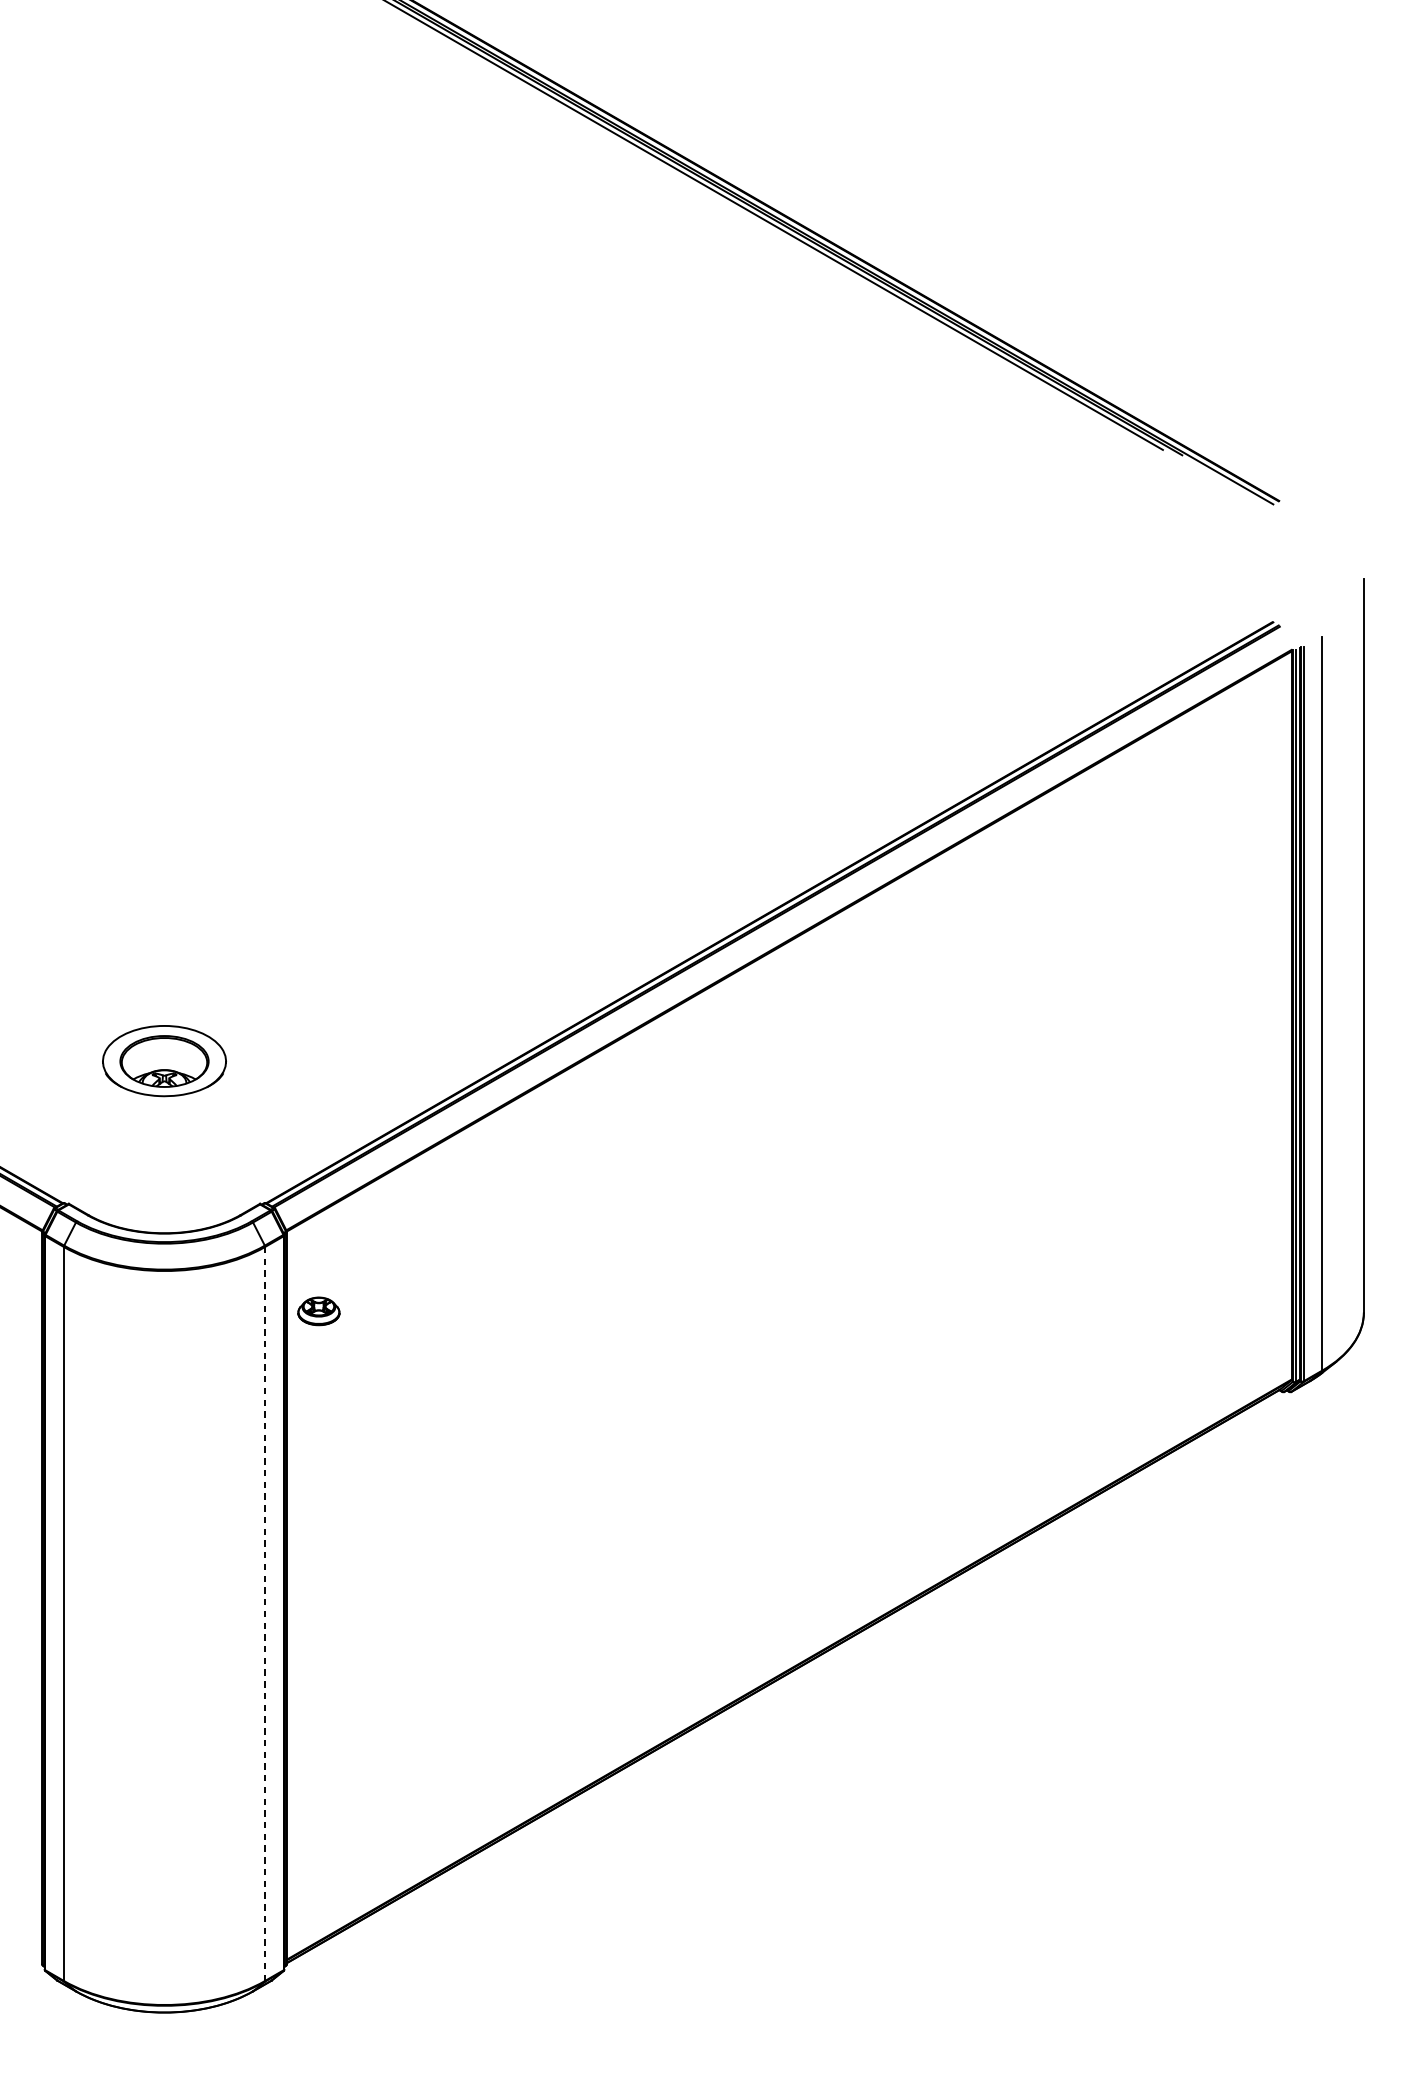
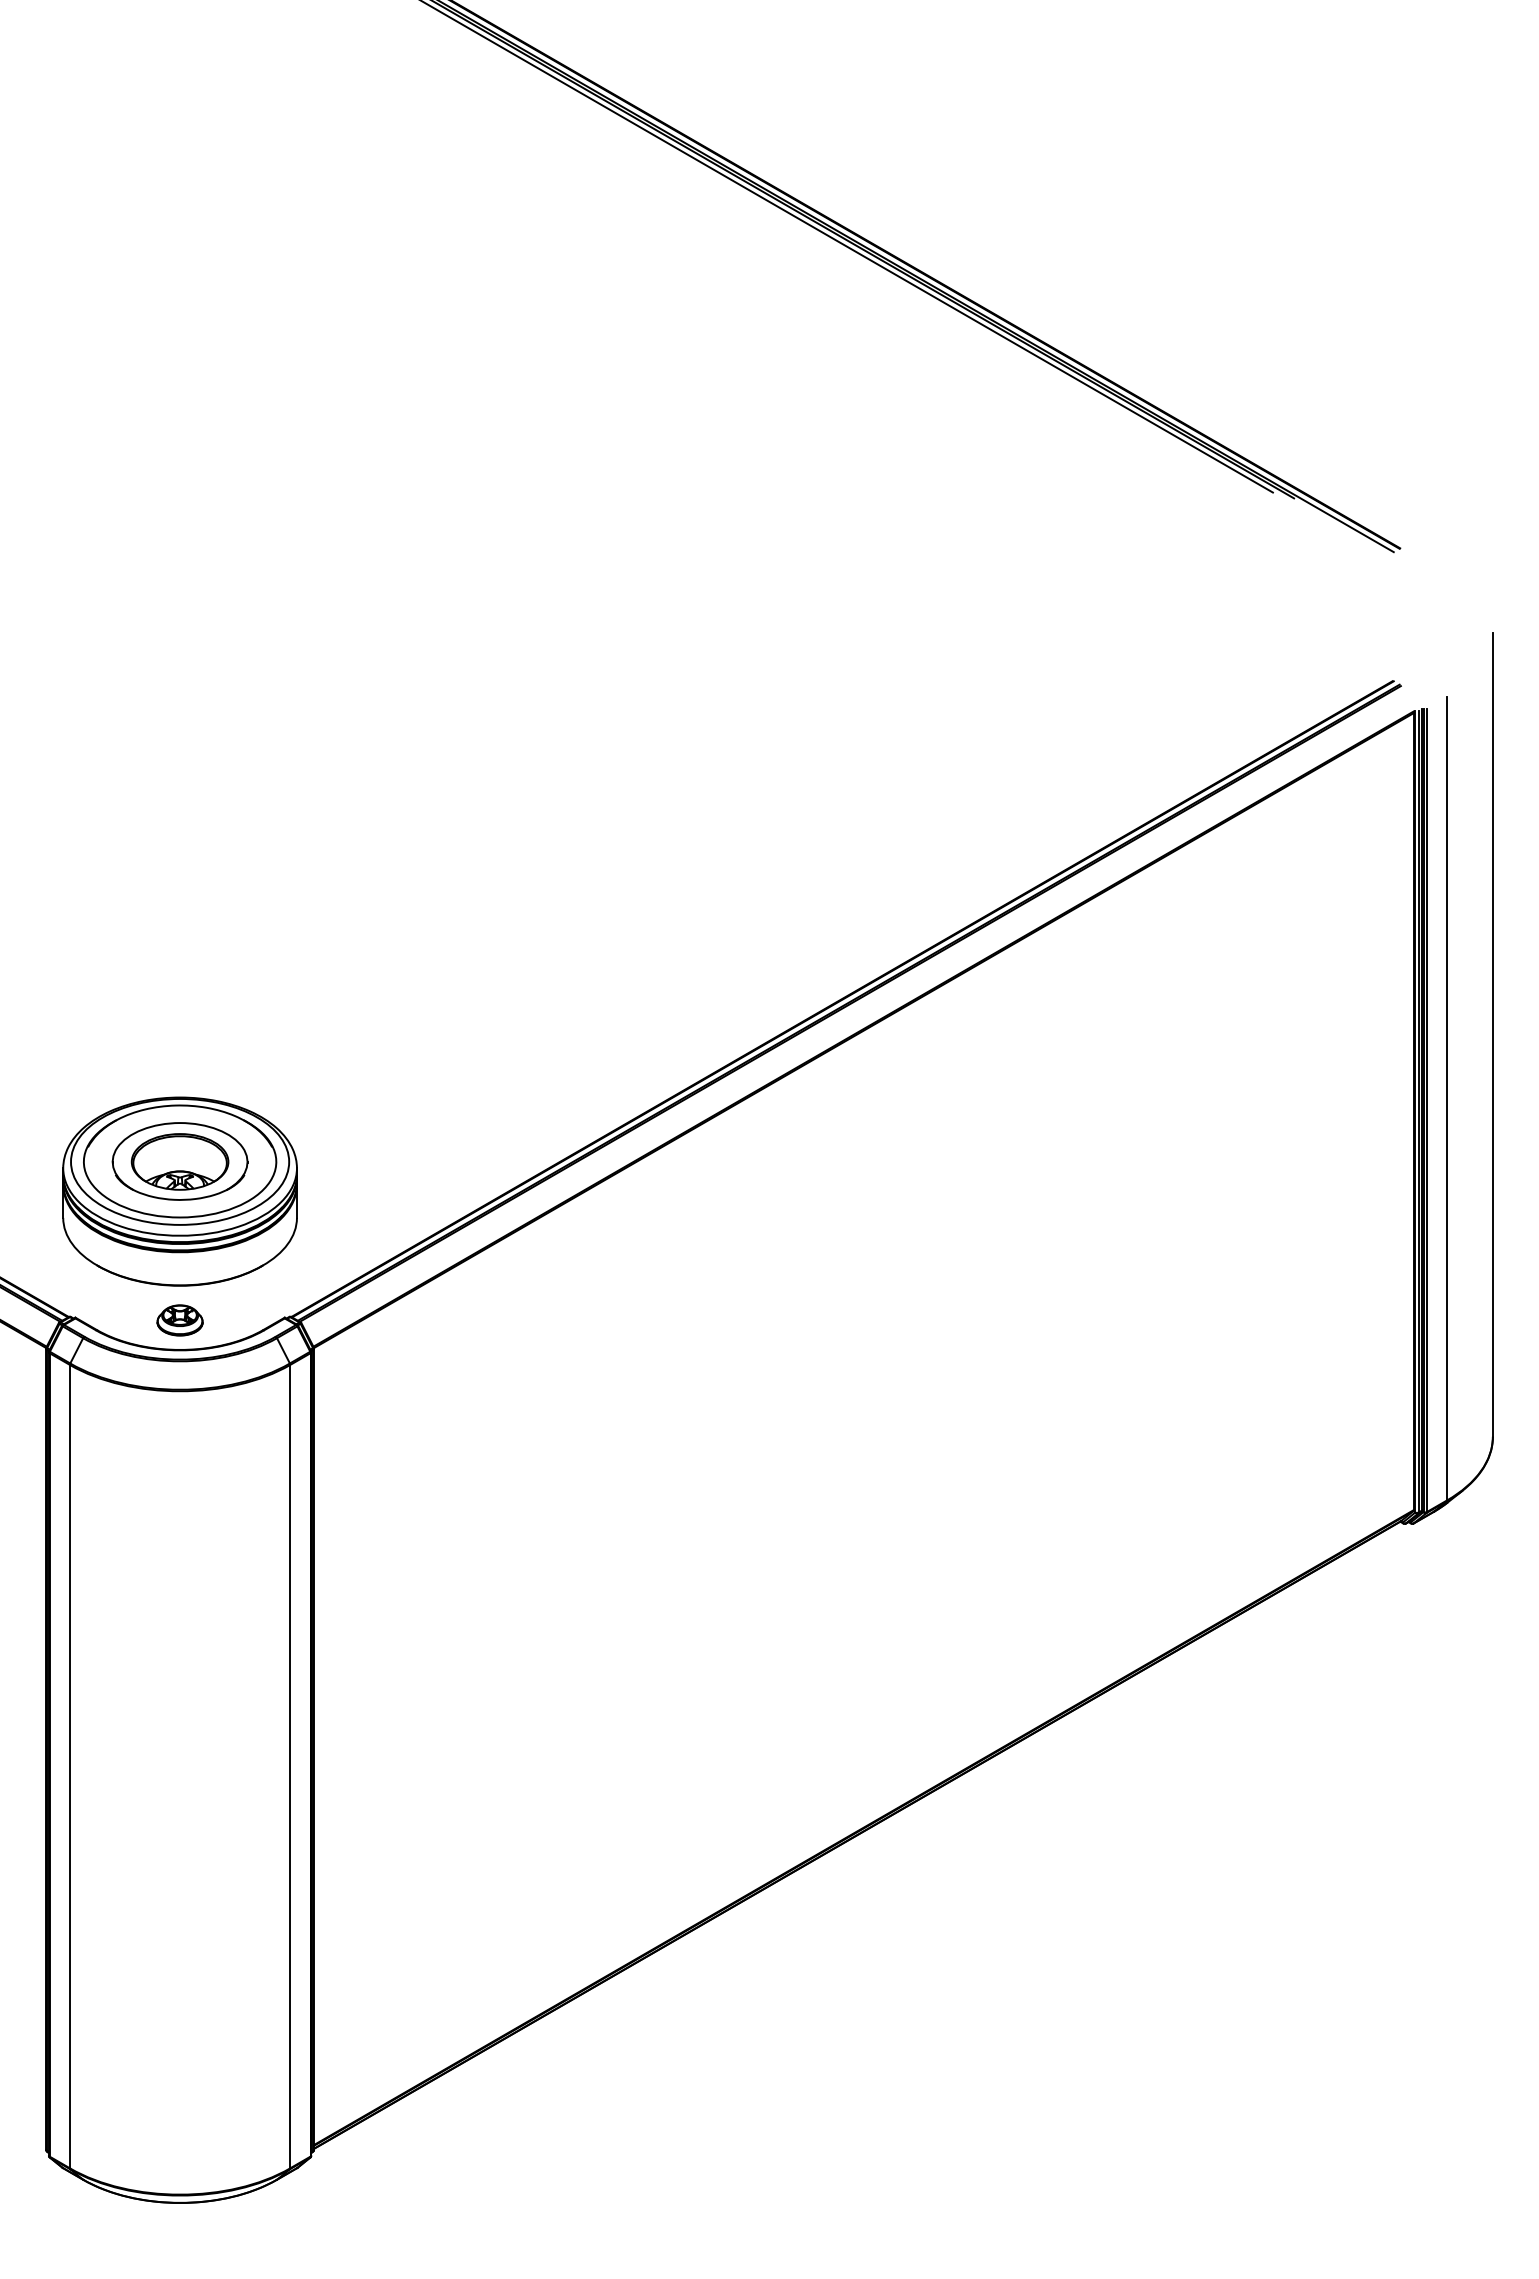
part: (163, 1088) -> (179, 1191), added
part: (318, 1311) -> (179, 1320), moved
line: (265, 1613) -> (290, 1766), dashed -> solid

